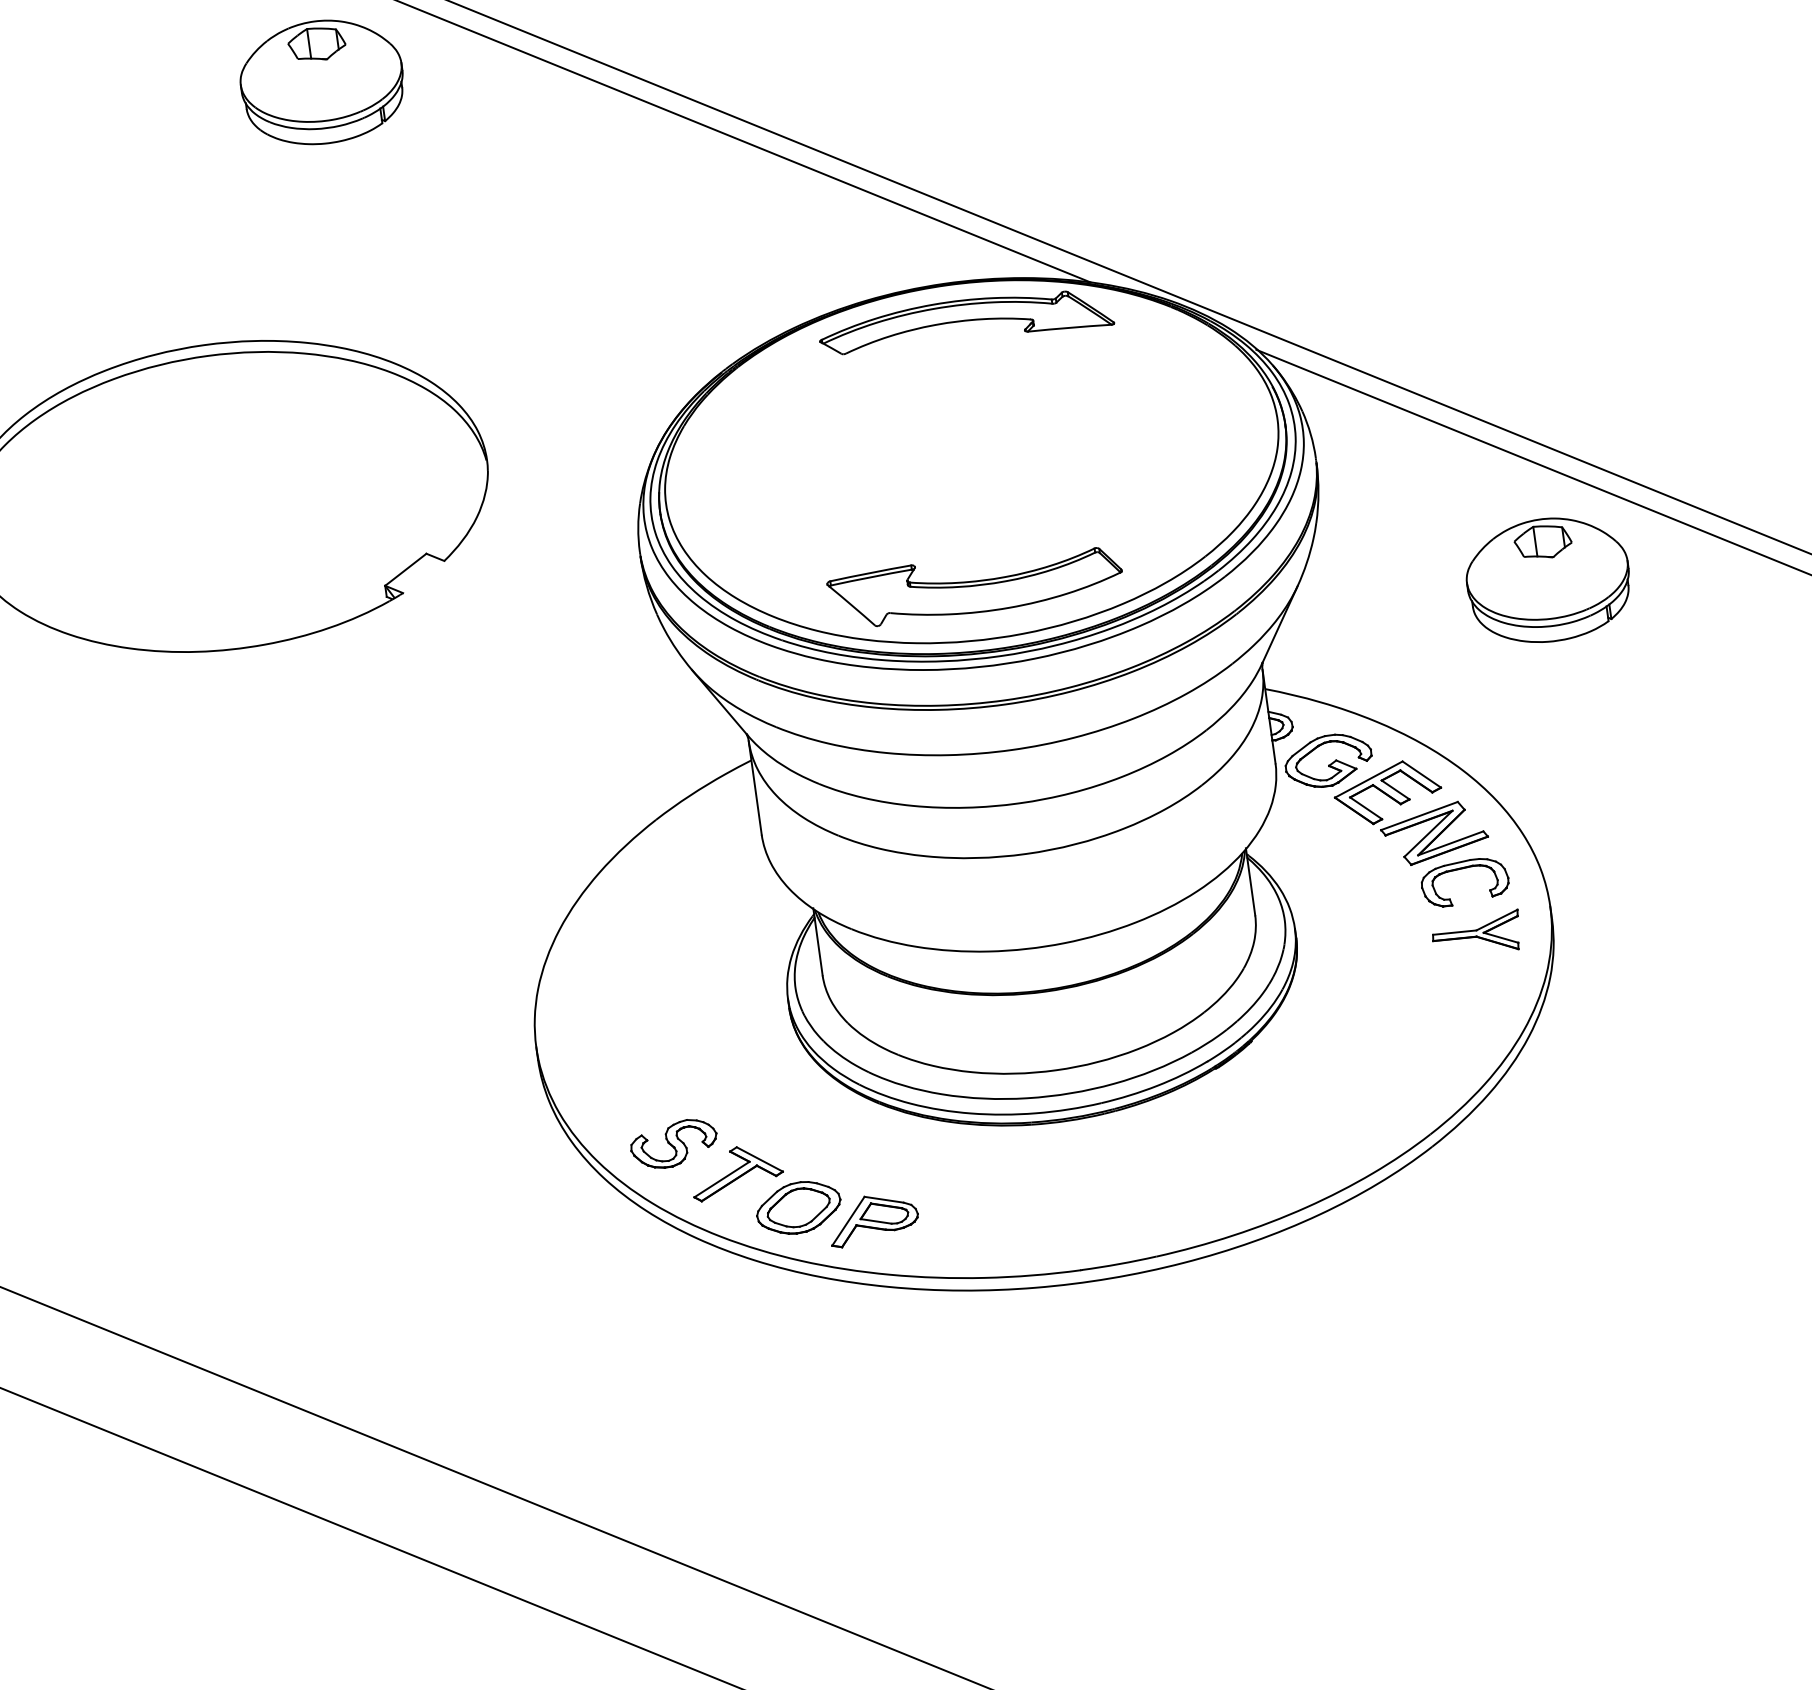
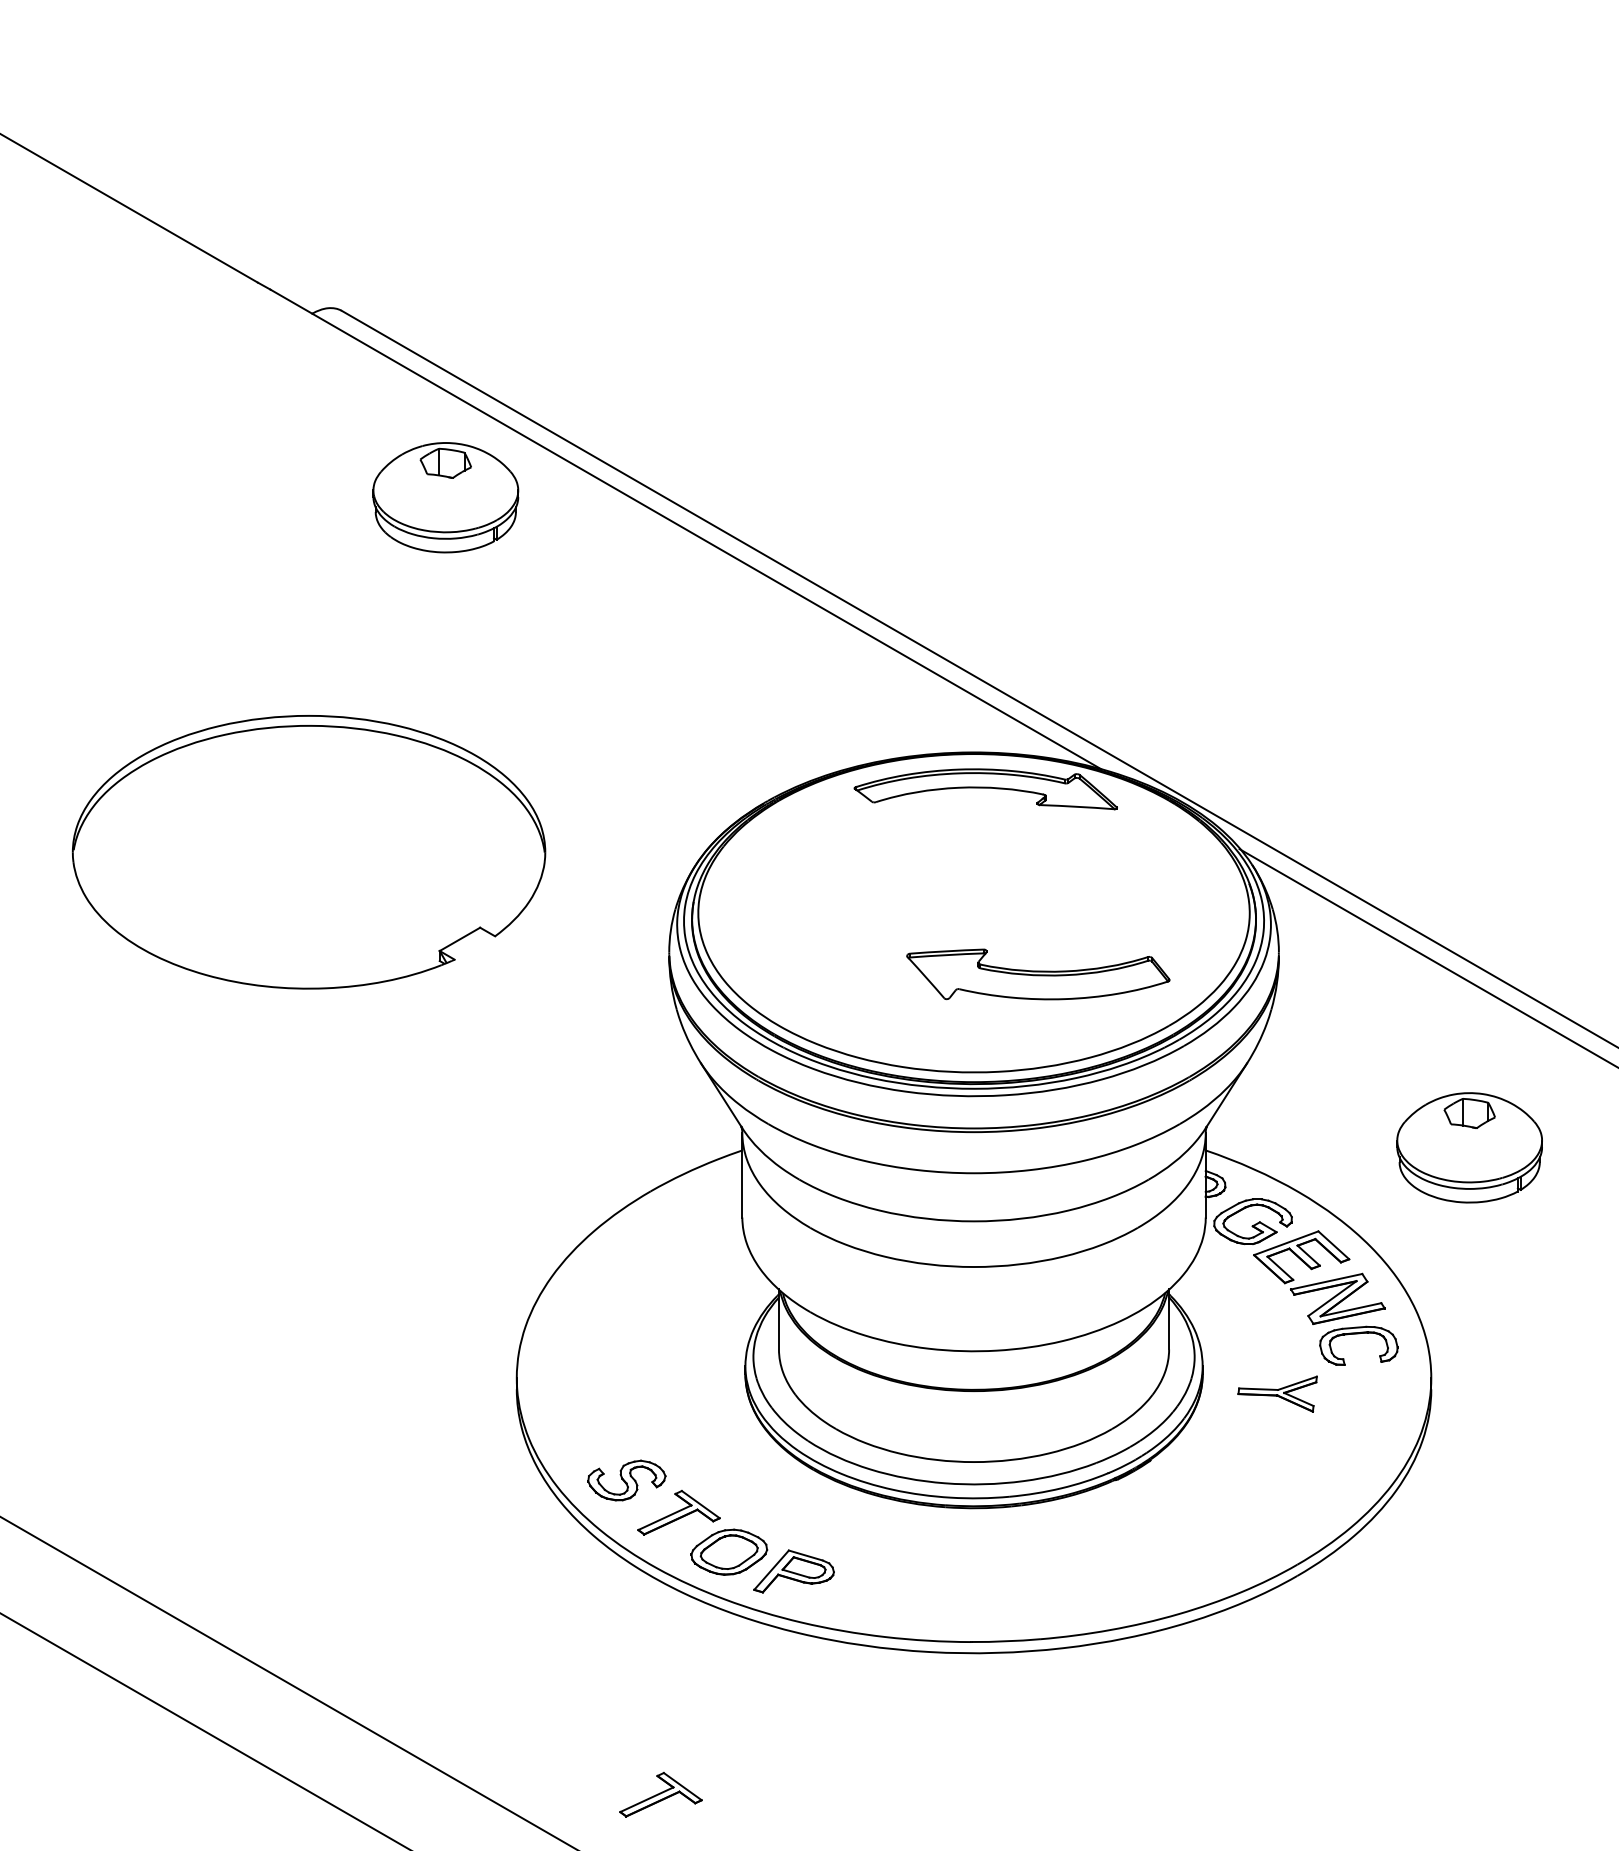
part: (1548, 579) -> (1469, 1147), moved
part: (975, 584) -> (1038, 974), moved
part: (1476, 934) -> (1277, 1393), moved
part: (759, 1487) -> (660, 1794), added

